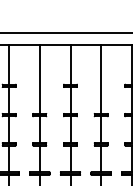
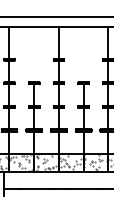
line: (40, 79) -> (34, 54), removed
line: (100, 79) -> (83, 54), removed

